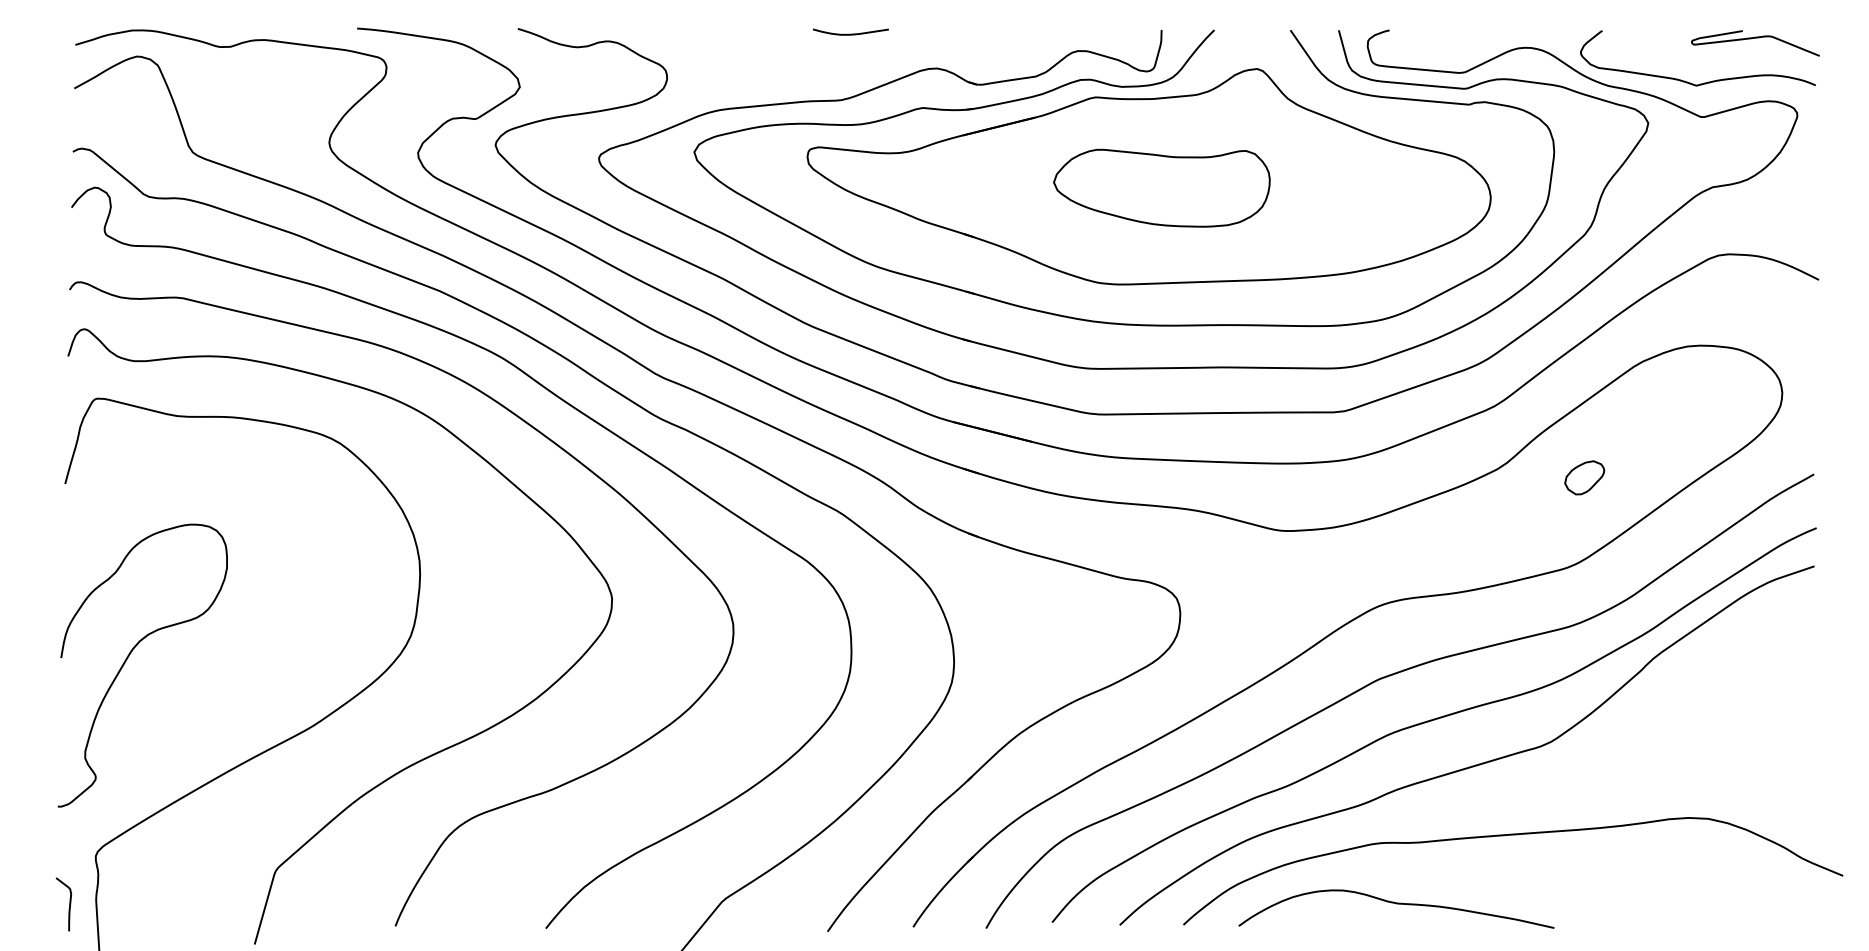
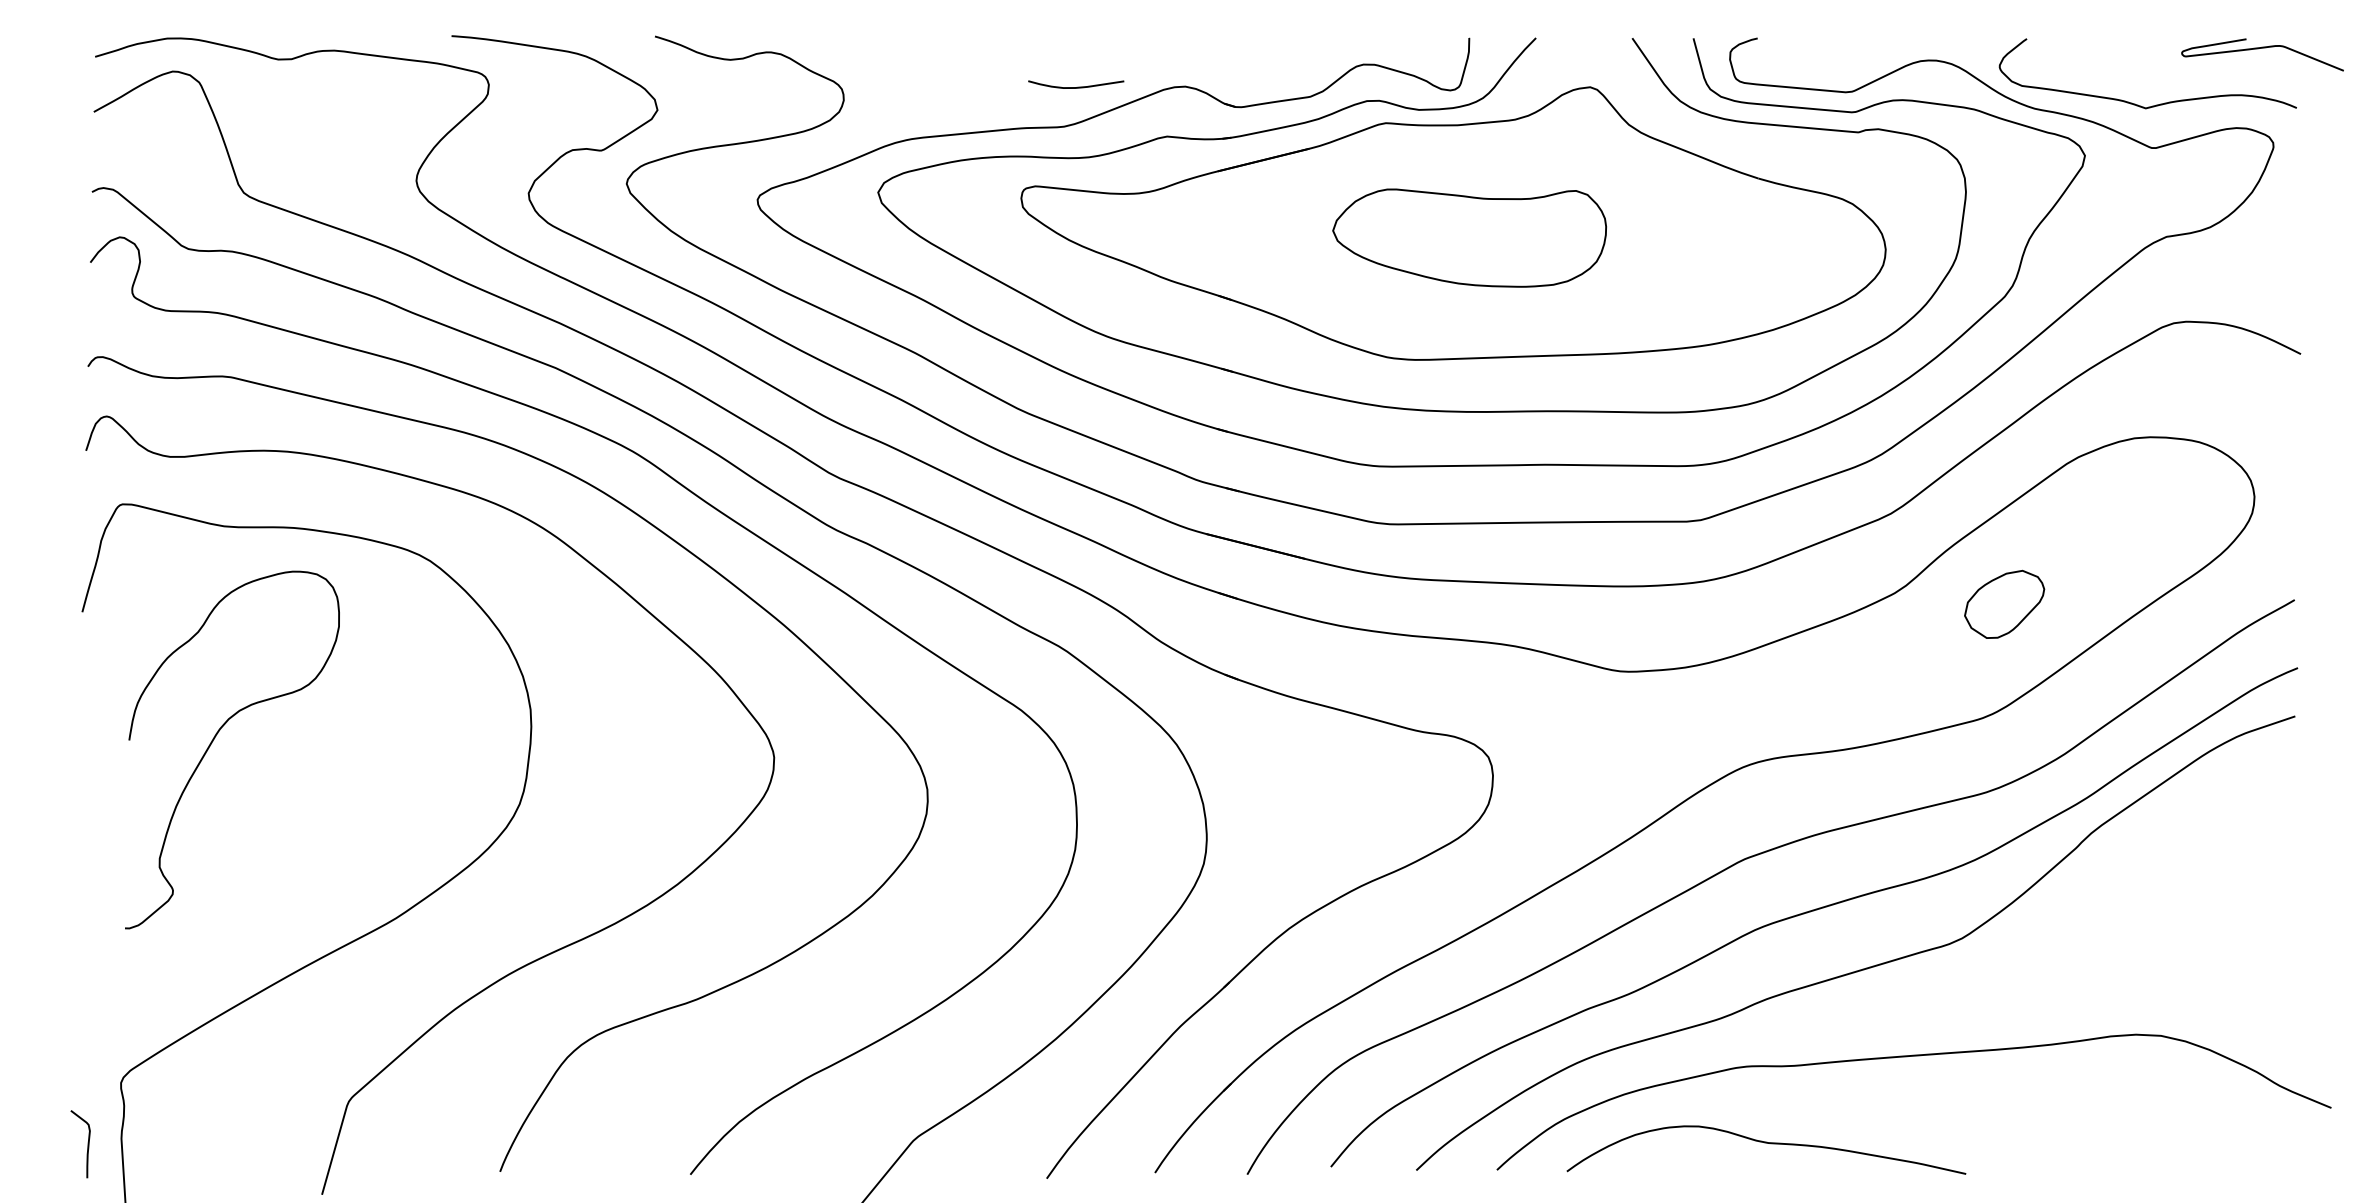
curve: (851, 33) -> (1077, 86), moved
curve: (1755, 38) -> (2262, 48), moved
part: (1584, 477) -> (2004, 604), size x1.6
curve: (129, 656) -> (215, 738), moved

